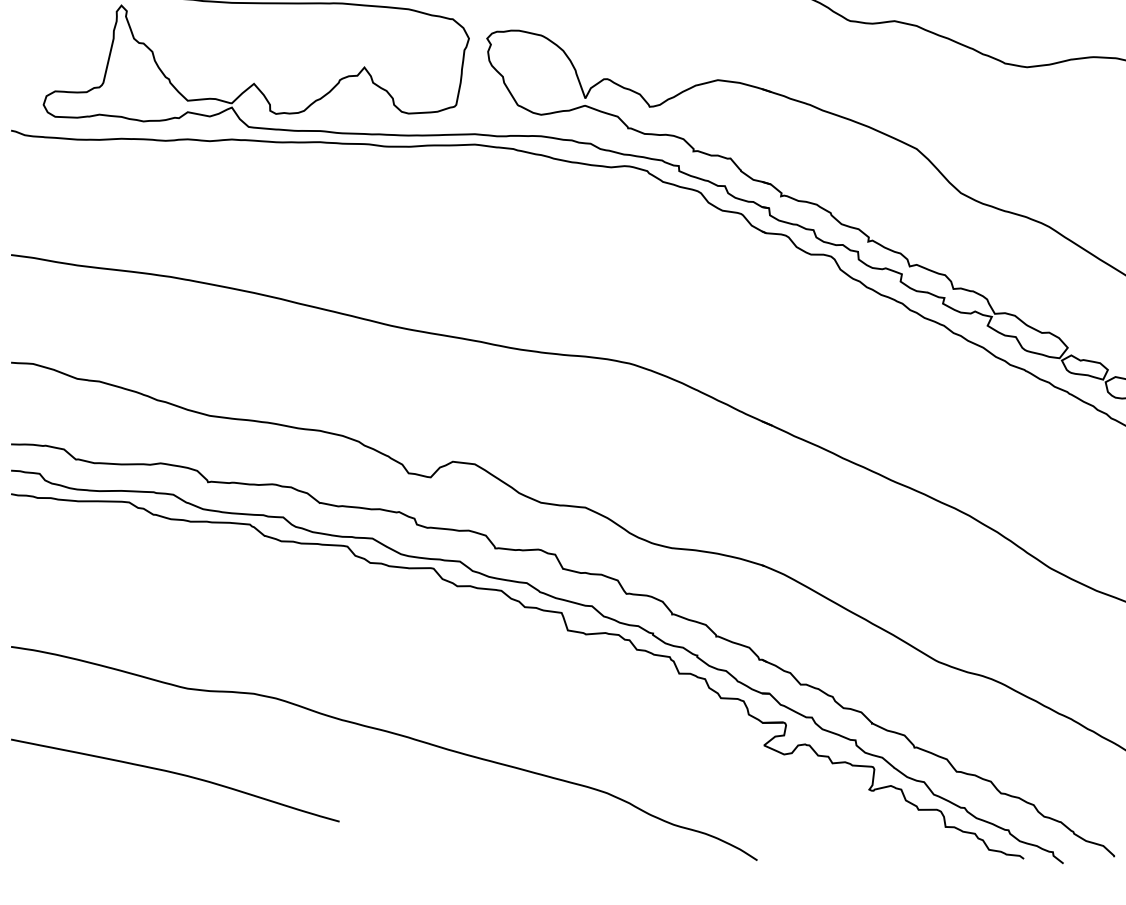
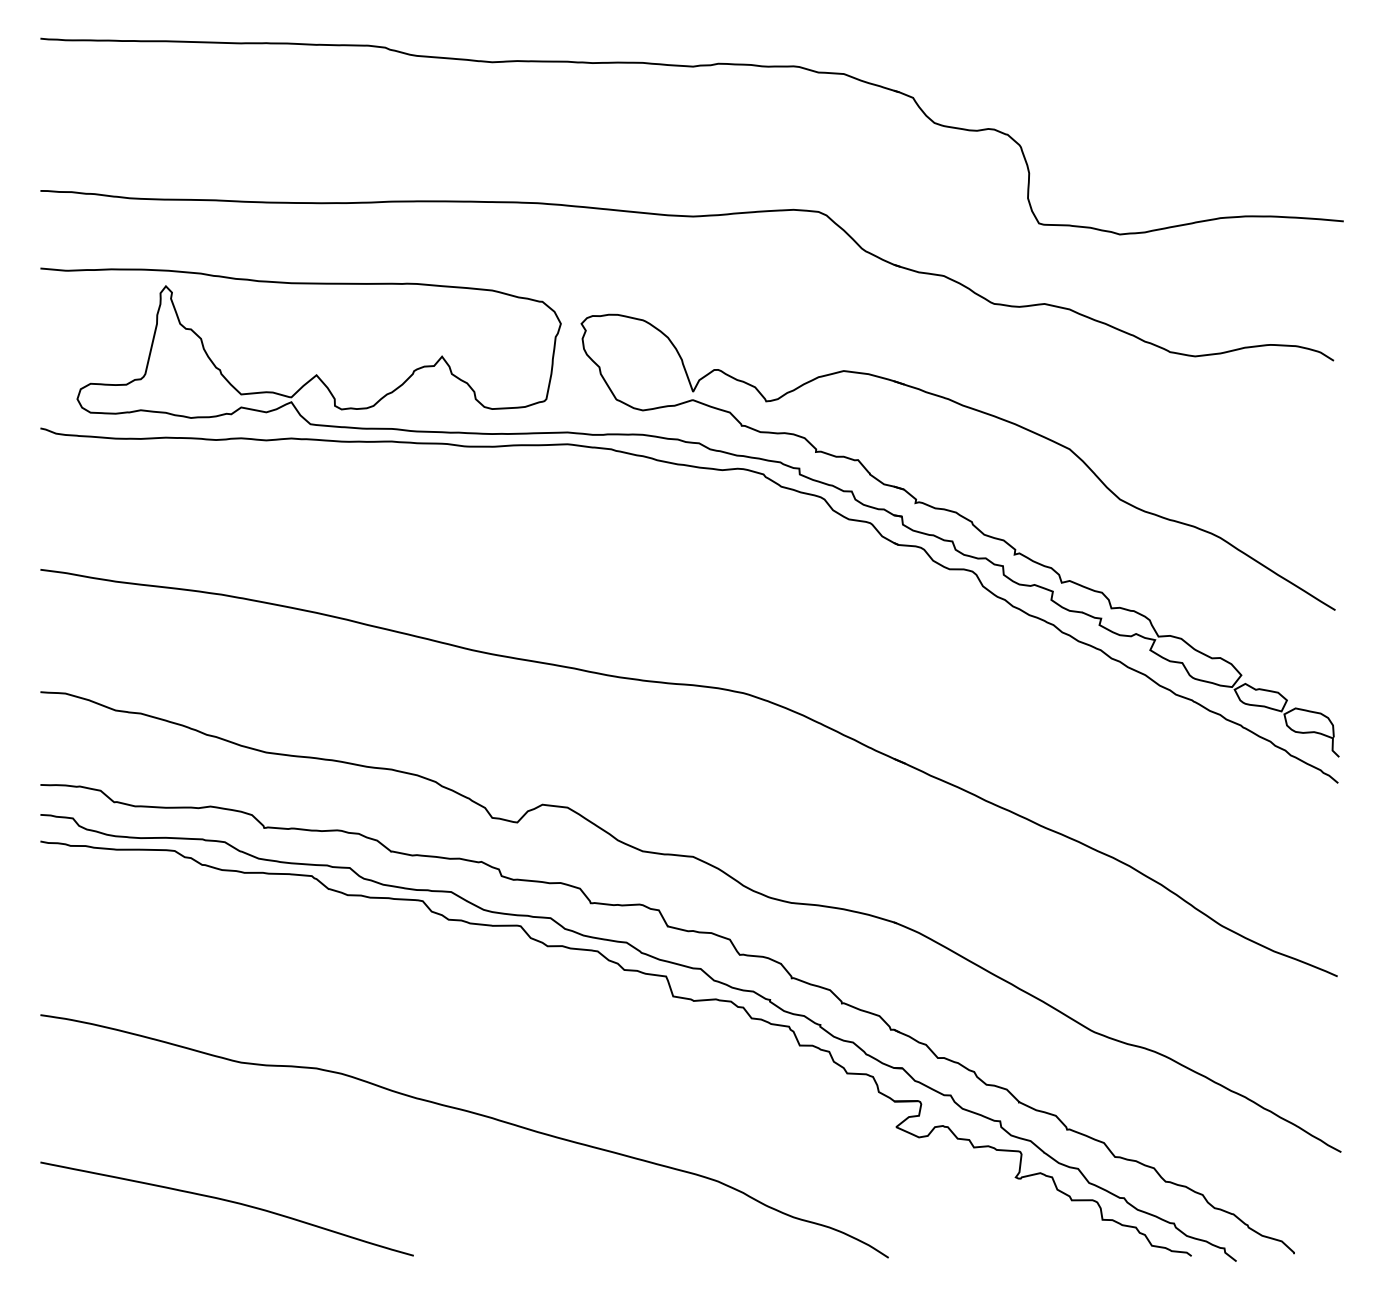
curve: (177, 774) -> (229, 1202), moved

